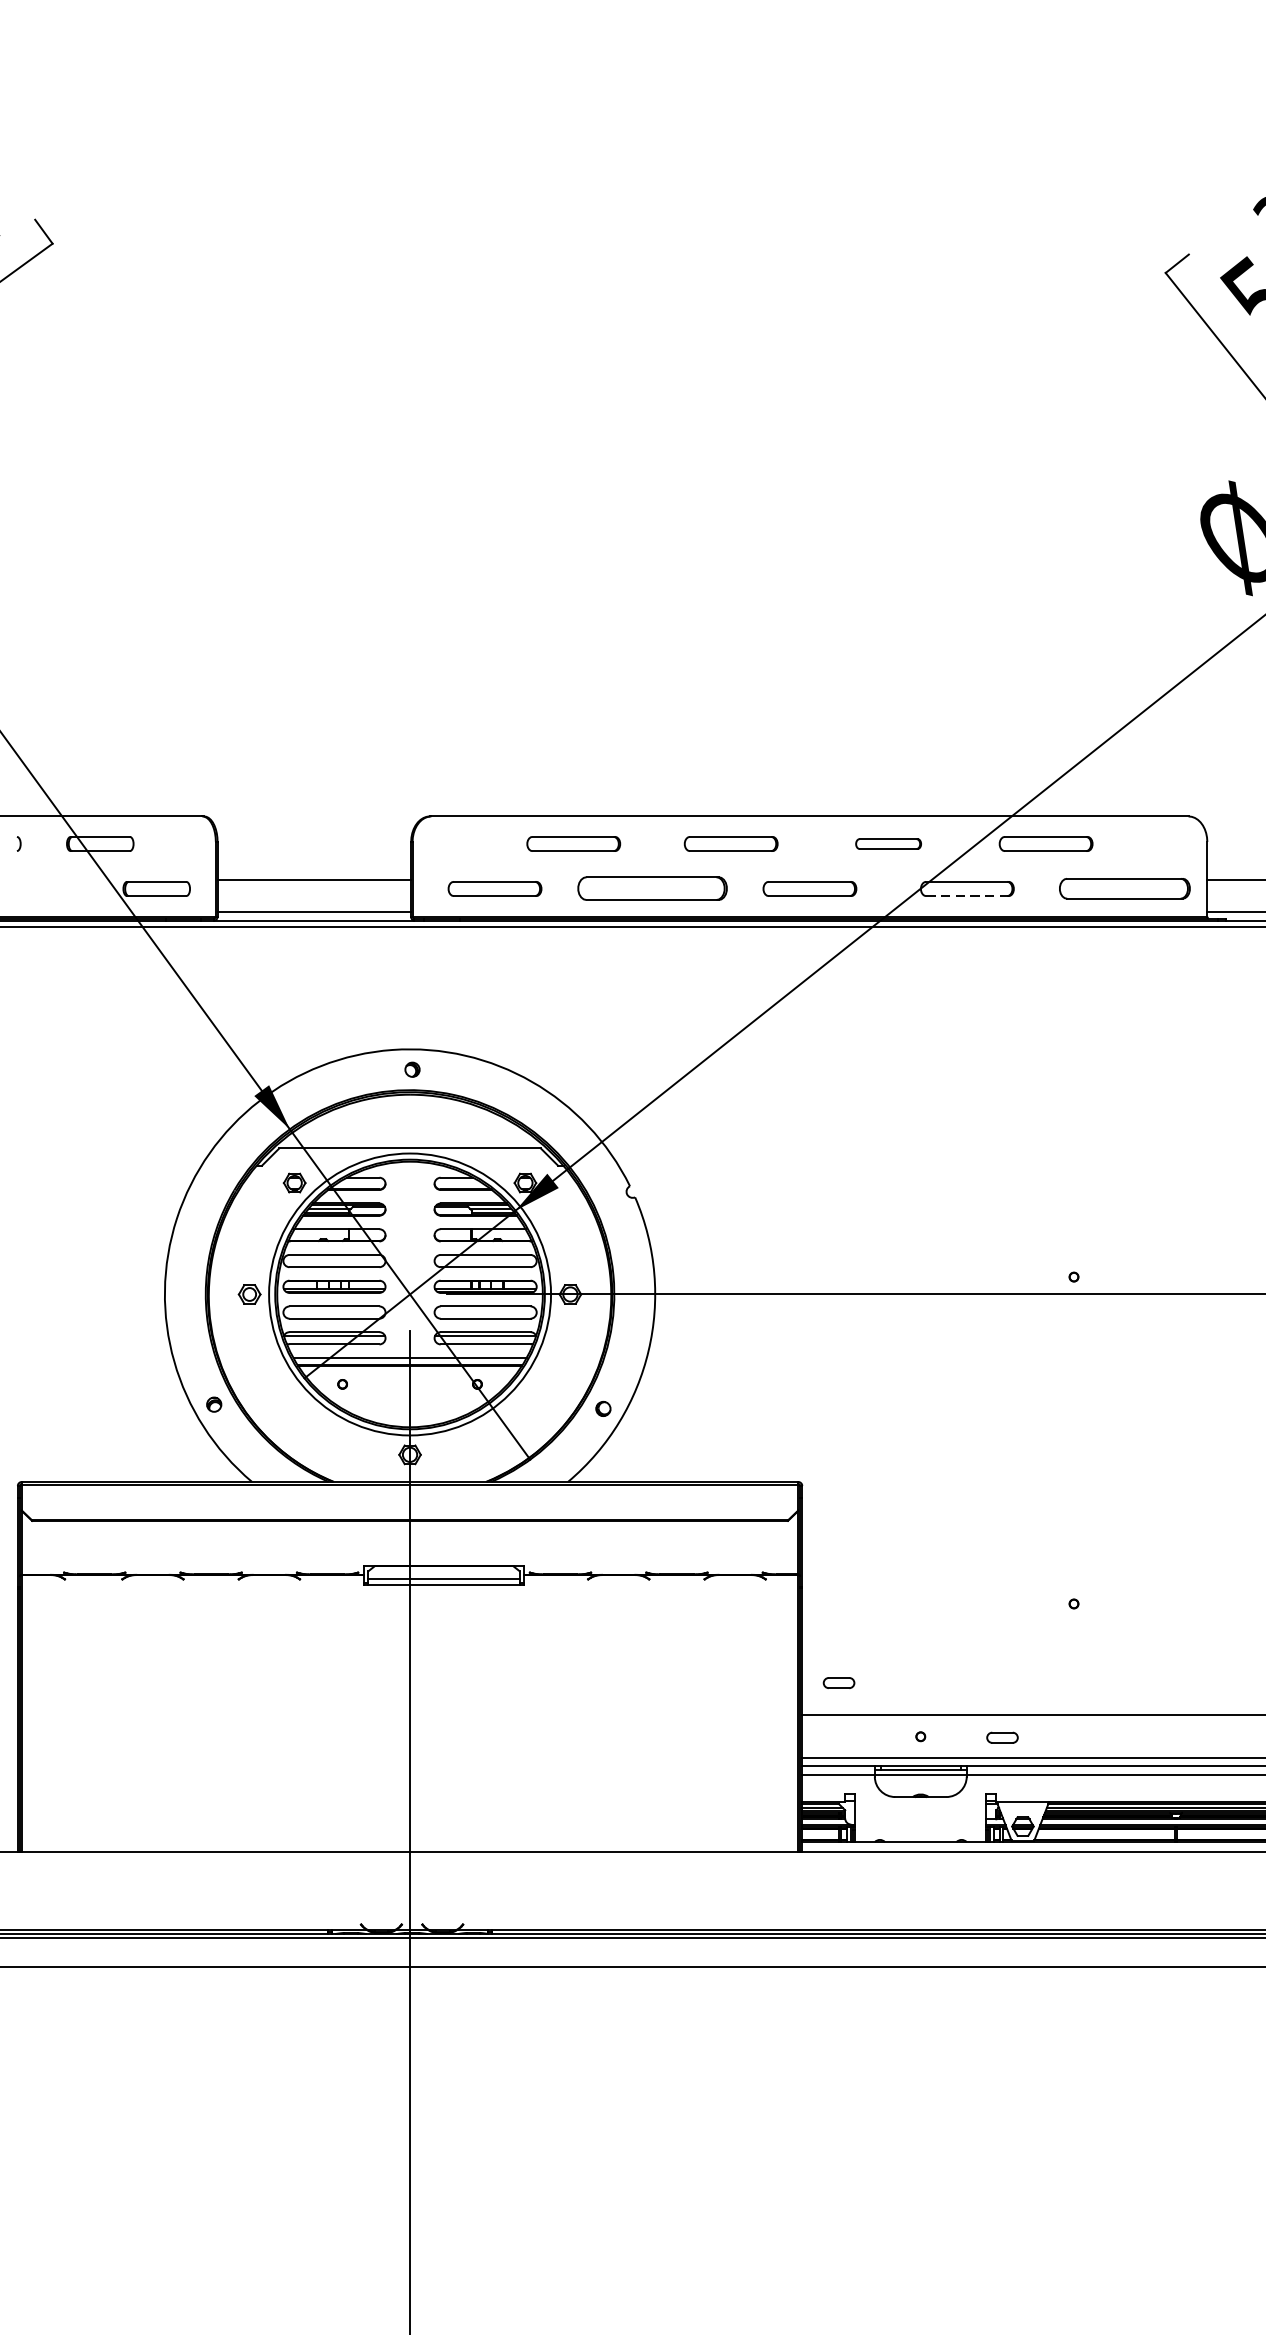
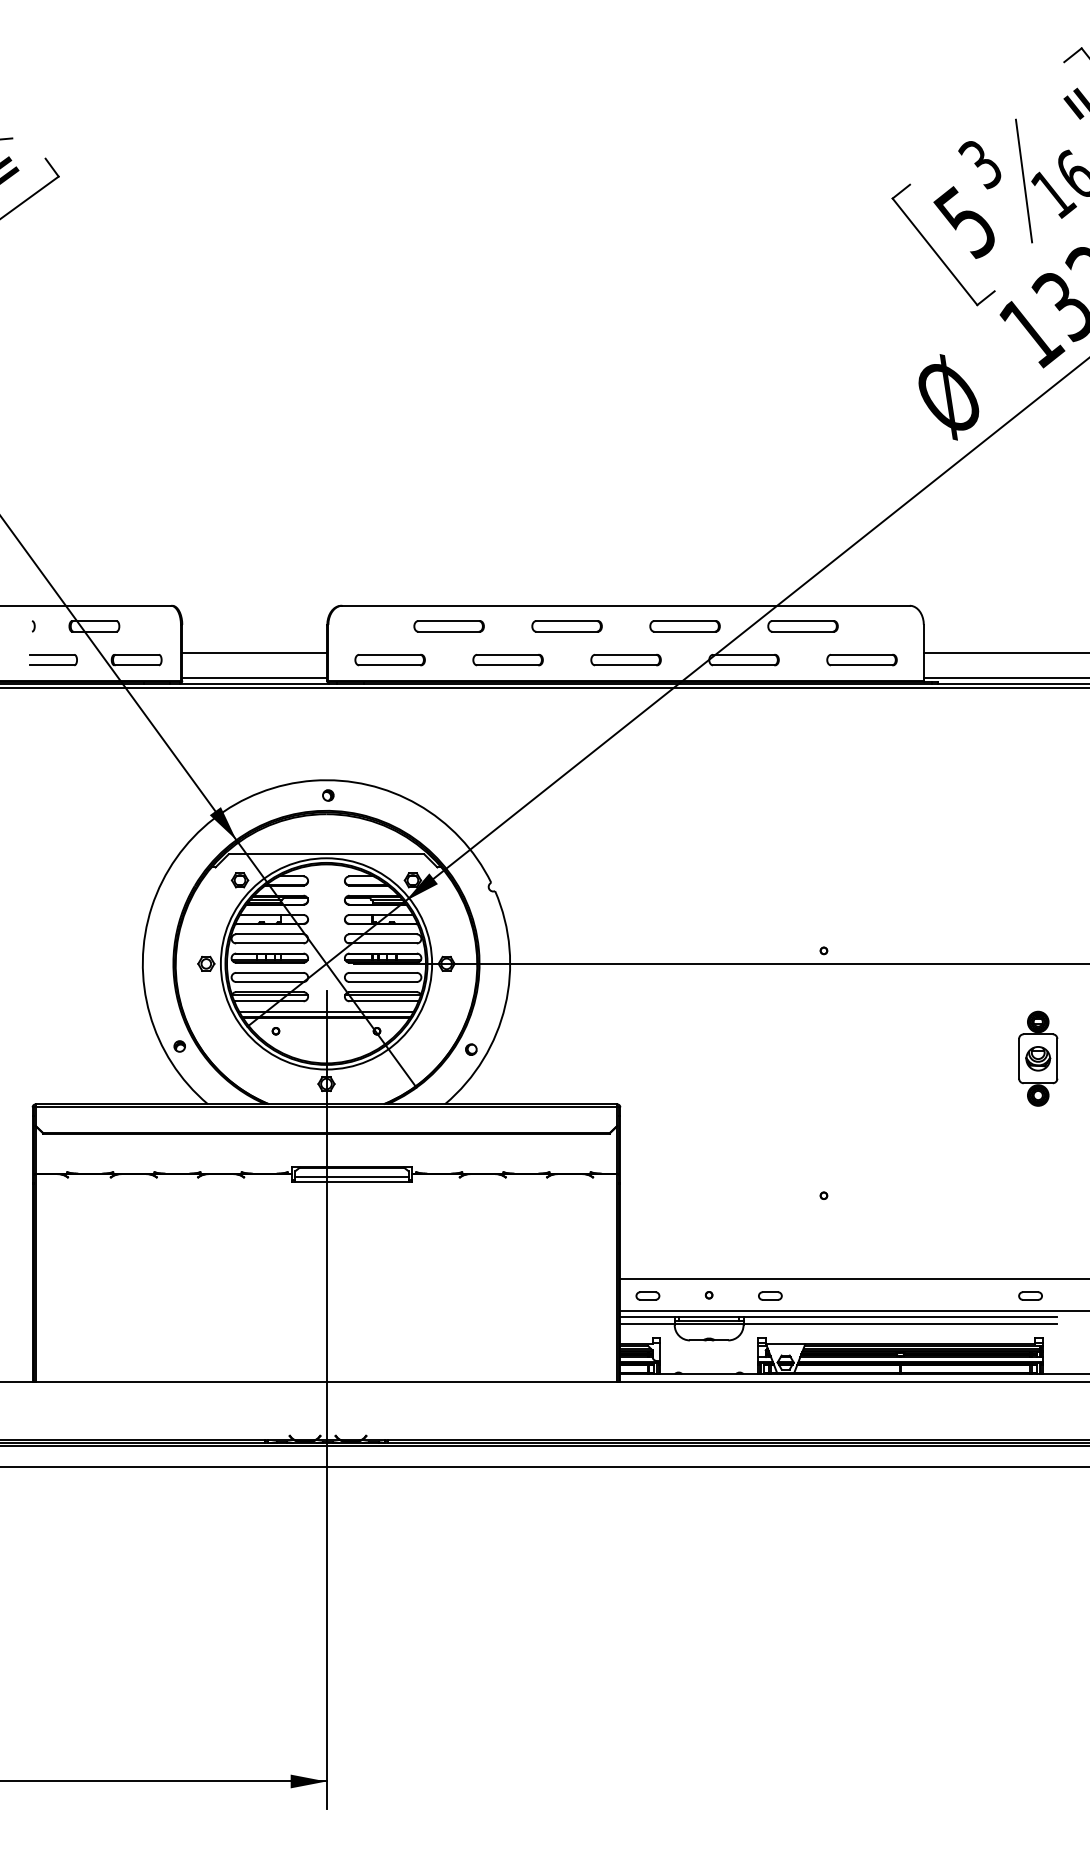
part: (887, 844) -> (684, 626), size x1.43
part: (45, 889) -> (53, 660), added
part: (651, 889) -> (507, 660), size x0.62
part: (1124, 889) -> (861, 660), size x0.71
line: (967, 896) -> (744, 665), dashed -> solid
part: (838, 1682) -> (647, 1295), moved

